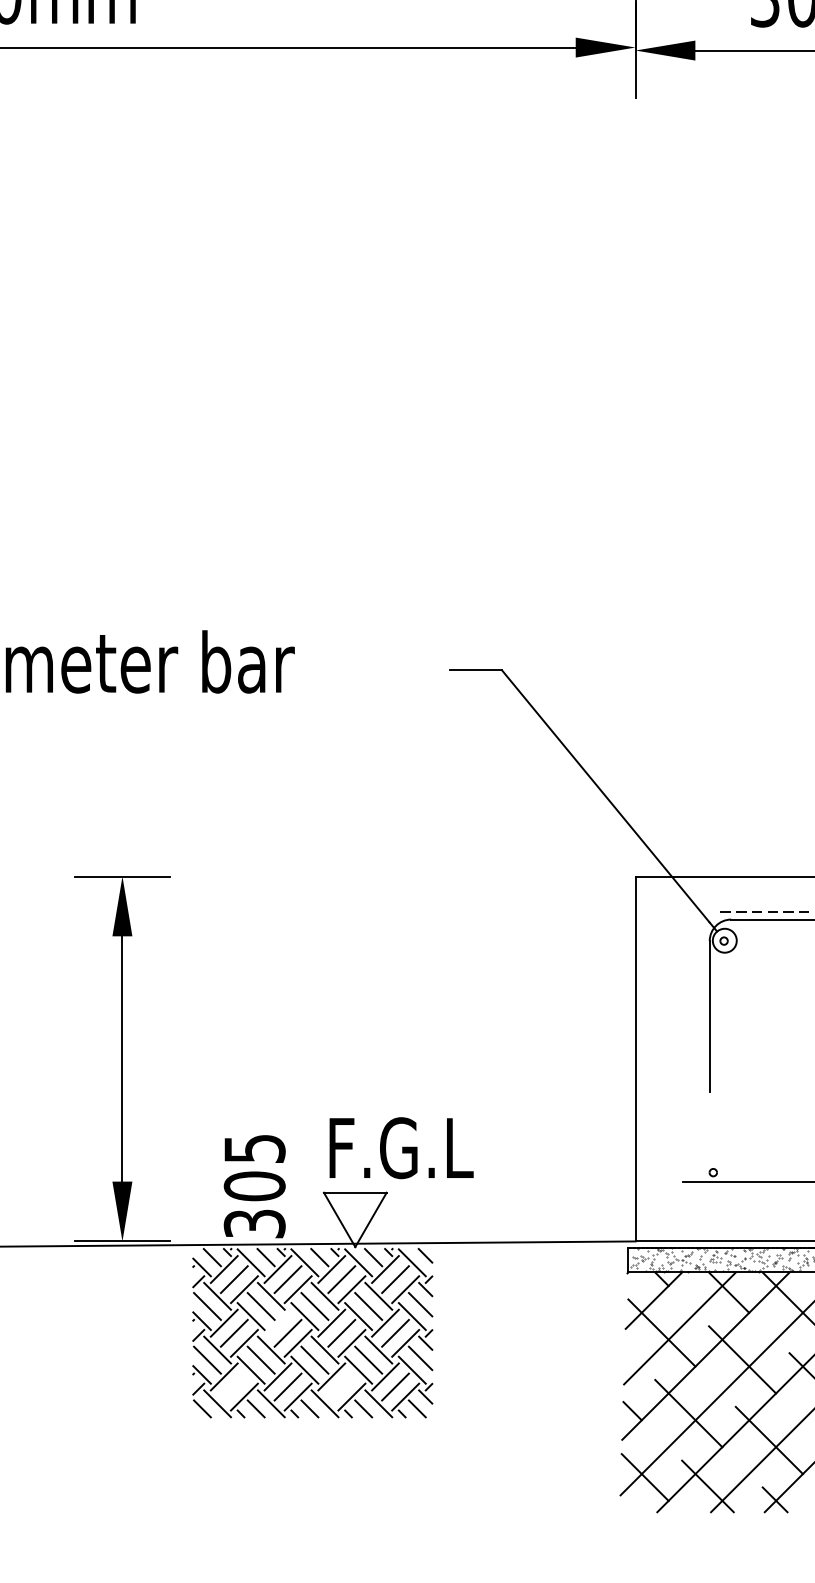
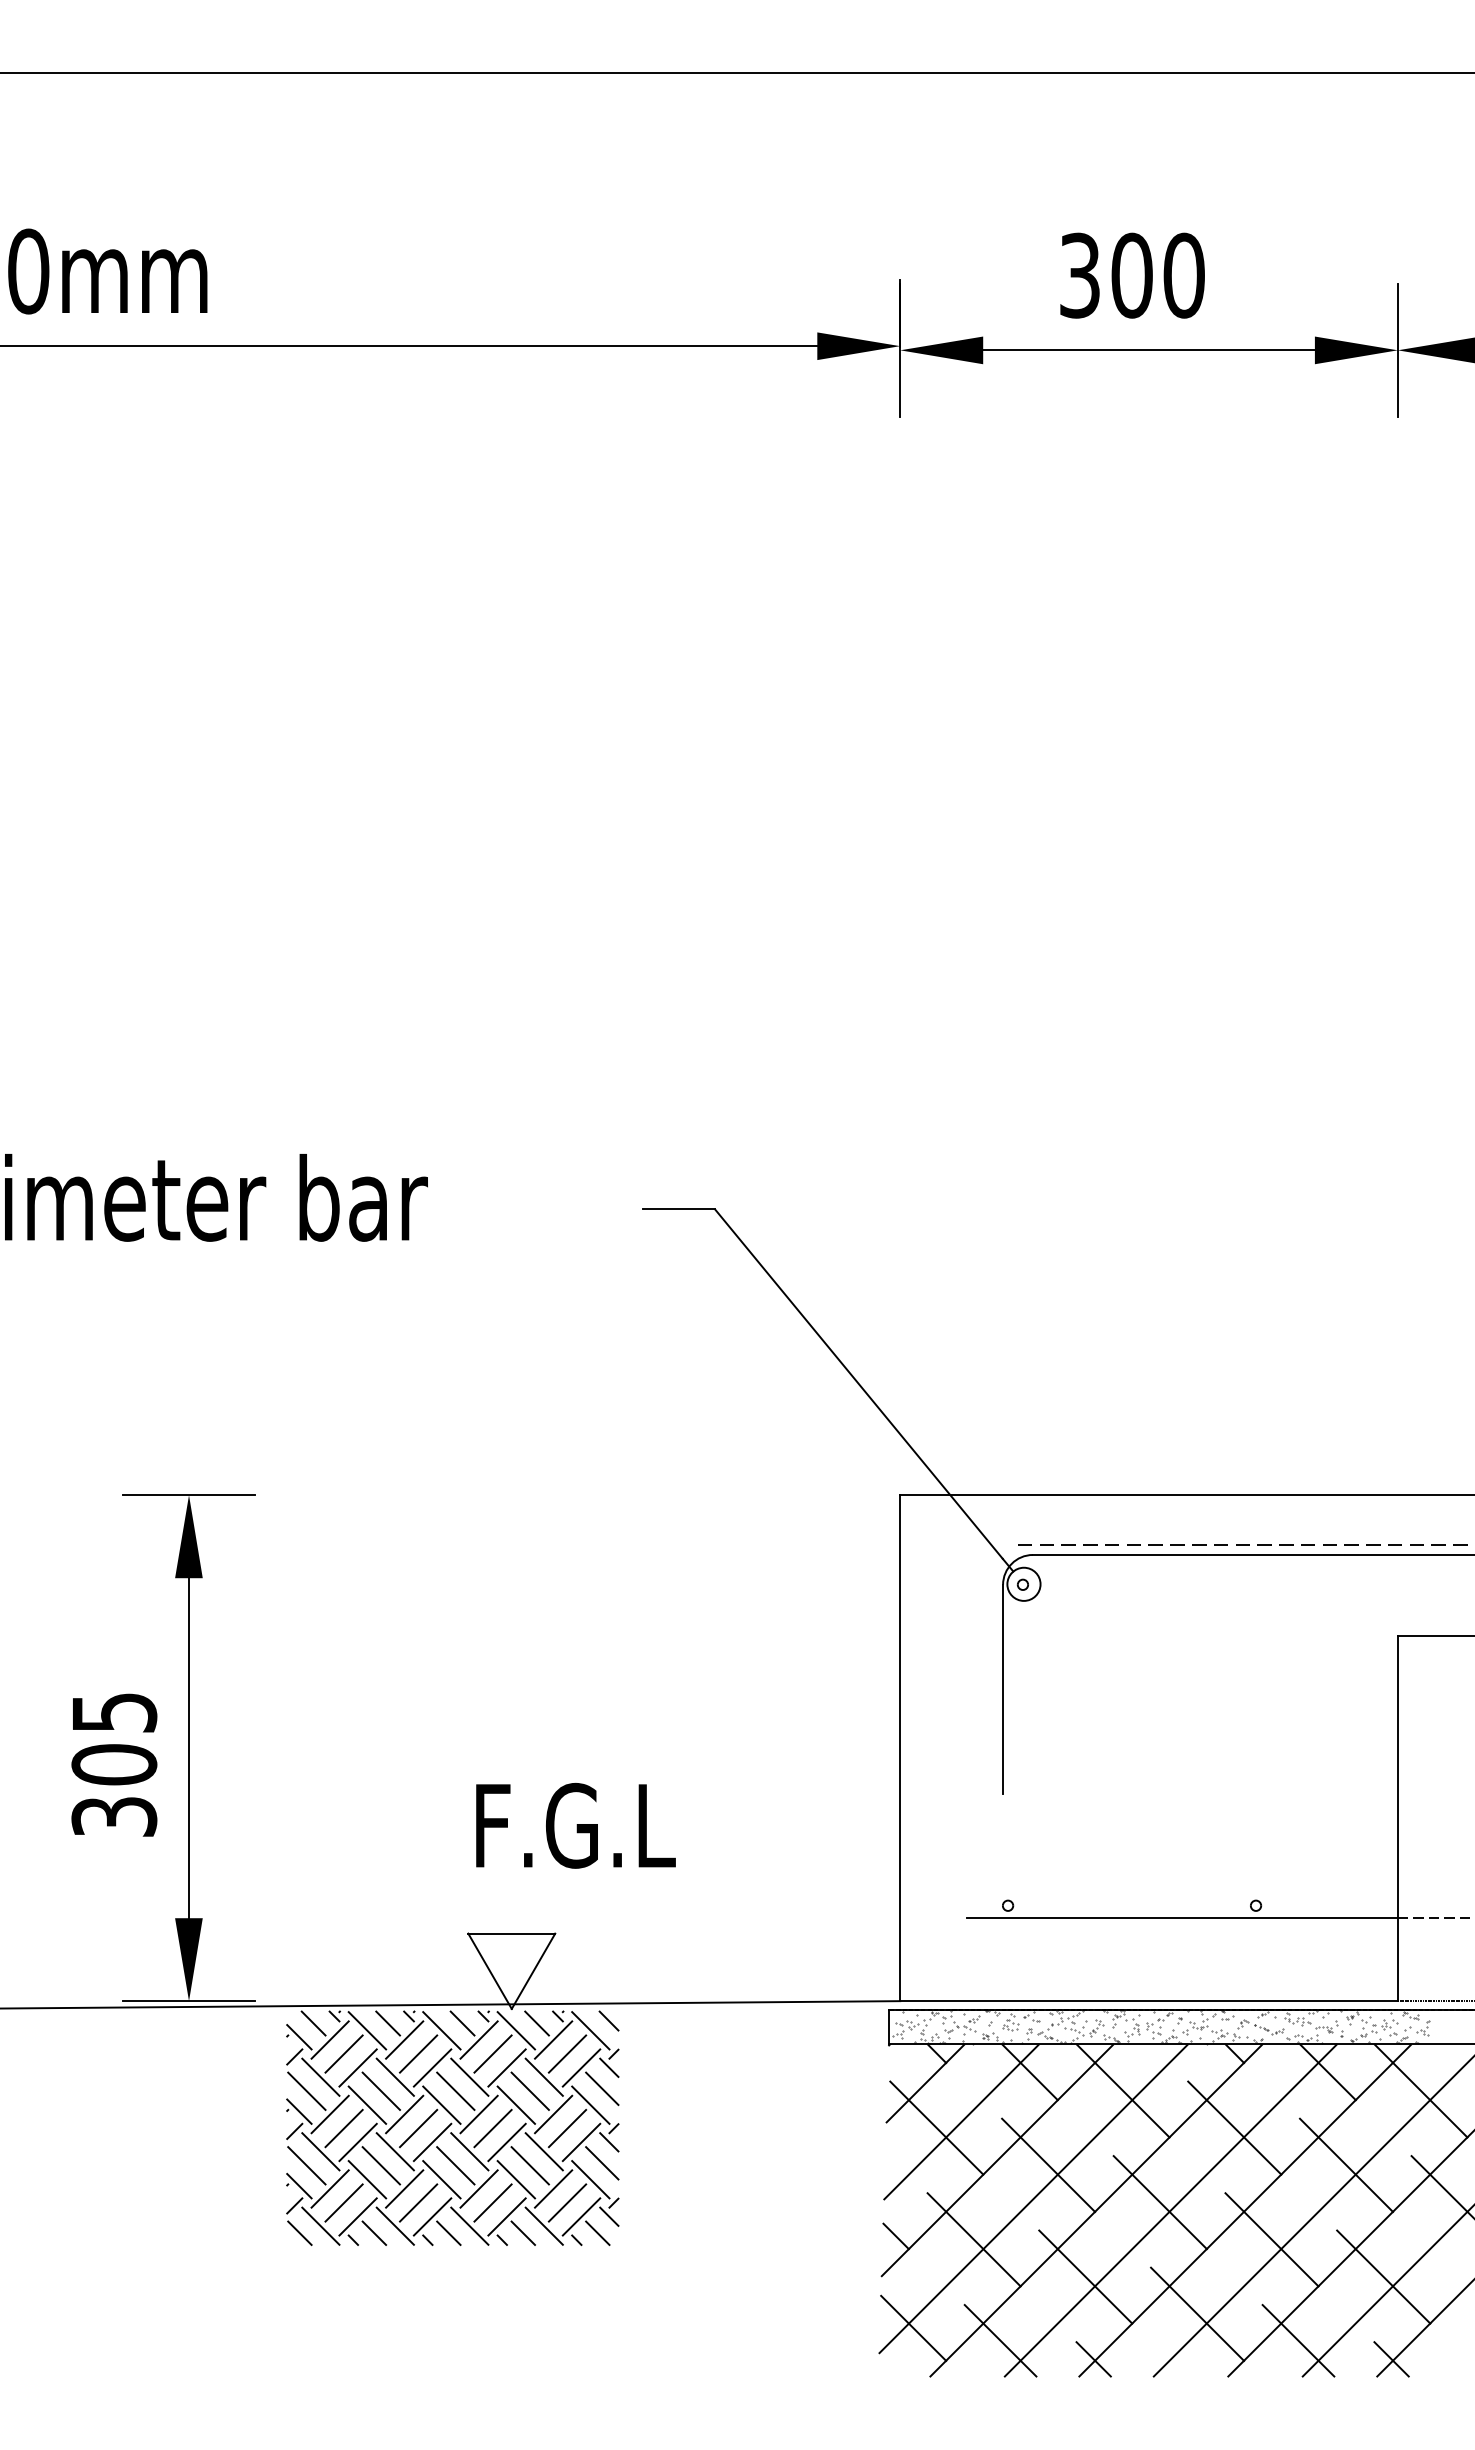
text: (401, 1147) -> (575, 1825), moved
text: (254, 1186) -> (114, 1764), moved
line: (277, 1323) -> (404, 2114), added
line: (233, 1386) -> (343, 2202), added
line: (341, 1386) -> (492, 2202), added

